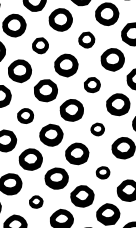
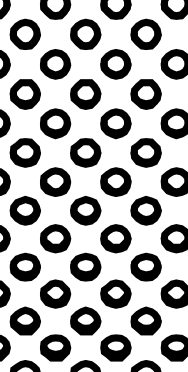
part: (86, 40) -> (145, 94), size x1.43
part: (40, 45) -> (85, 94), size x1.43
part: (91, 84) -> (145, 152), size x1.43
part: (25, 115) -> (55, 181), size x1.43
part: (97, 129) -> (145, 210), size x1.67
part: (102, 172) -> (145, 266), size x1.67
part: (36, 201) -> (55, 293), size x1.67

